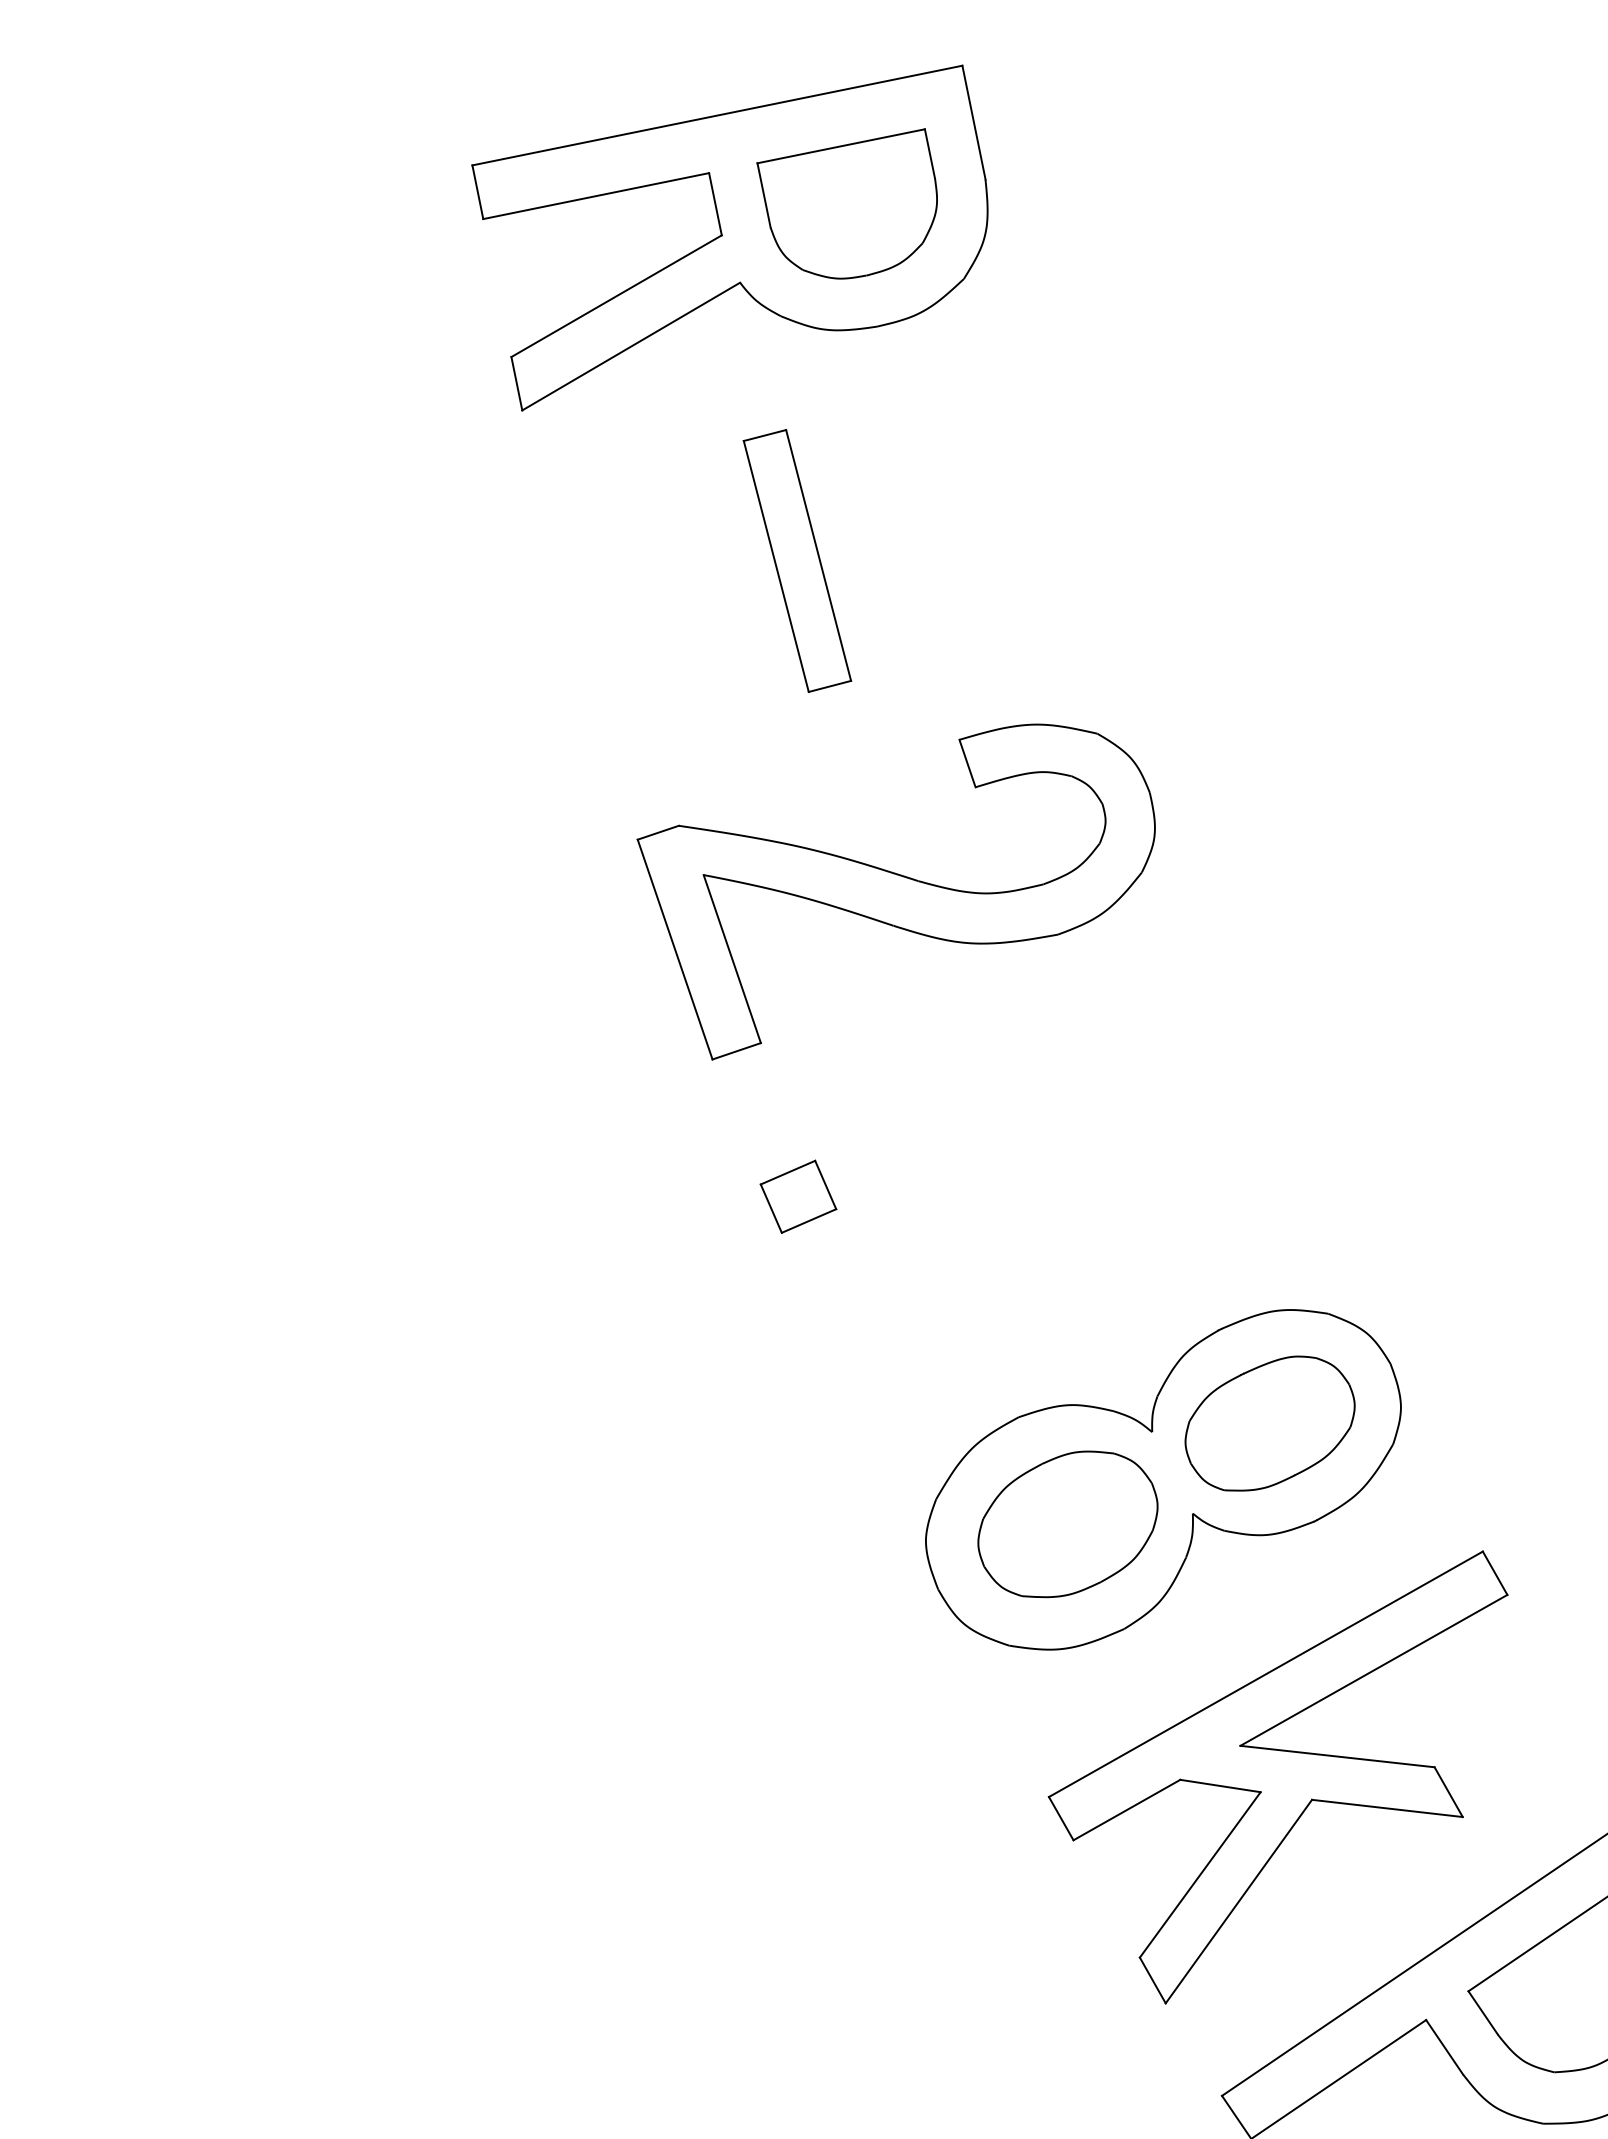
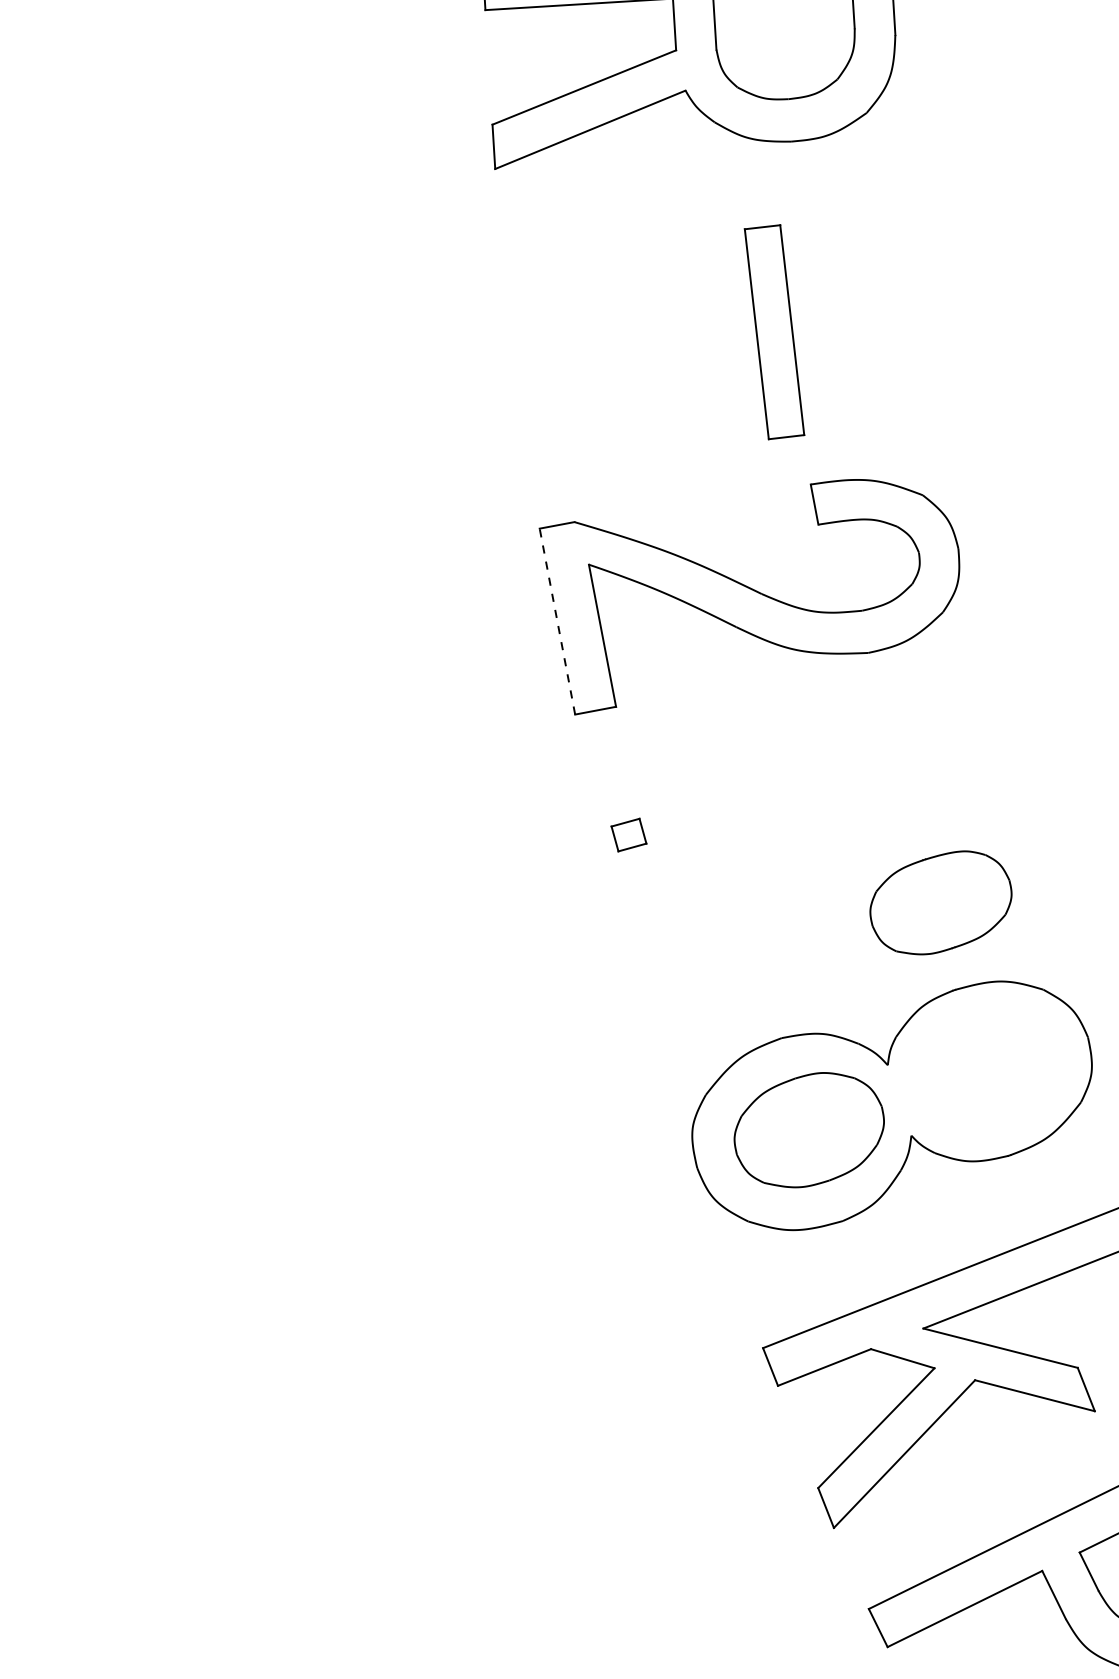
part: (797, 560) -> (774, 331), moved
line: (674, 949) -> (556, 621), solid -> dashed
part: (798, 1196) -> (629, 834), size x0.6
part: (1269, 1423) -> (940, 902), moved

